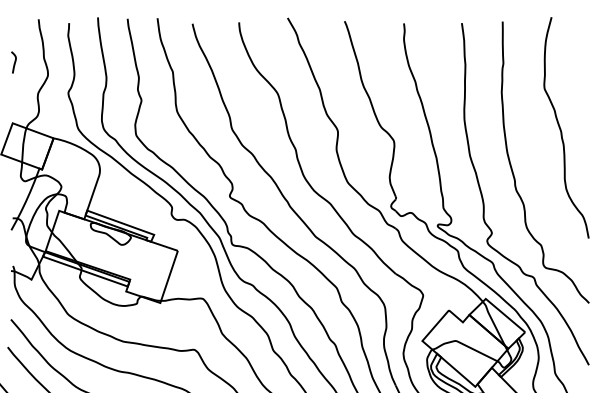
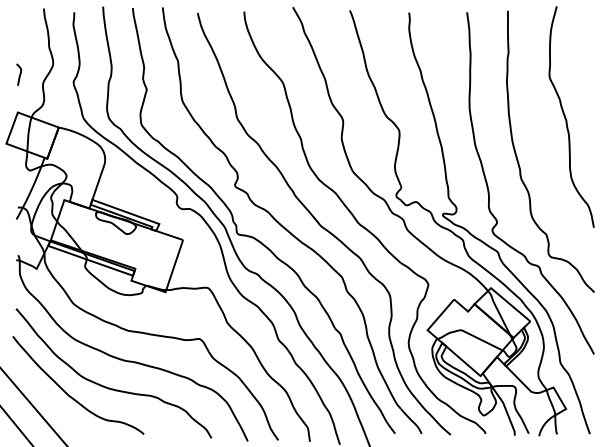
curve: (14, 62) -> (19, 74), moved

